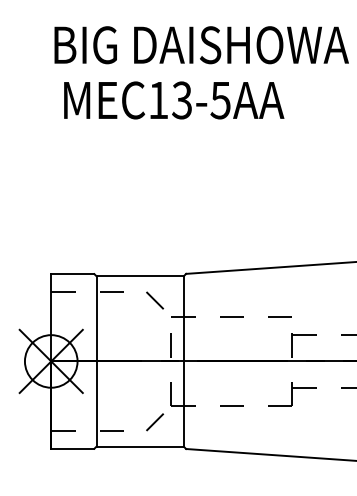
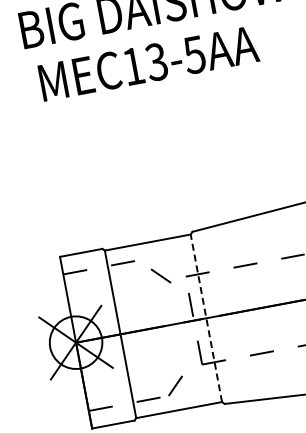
line: (155, 300) -> (161, 275), moved
line: (183, 360) -> (205, 317), solid -> dashed
line: (155, 422) -> (176, 386), moved

